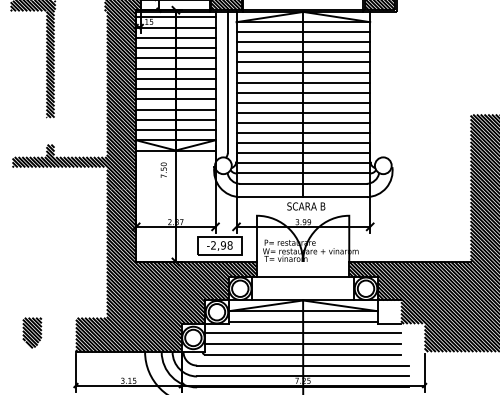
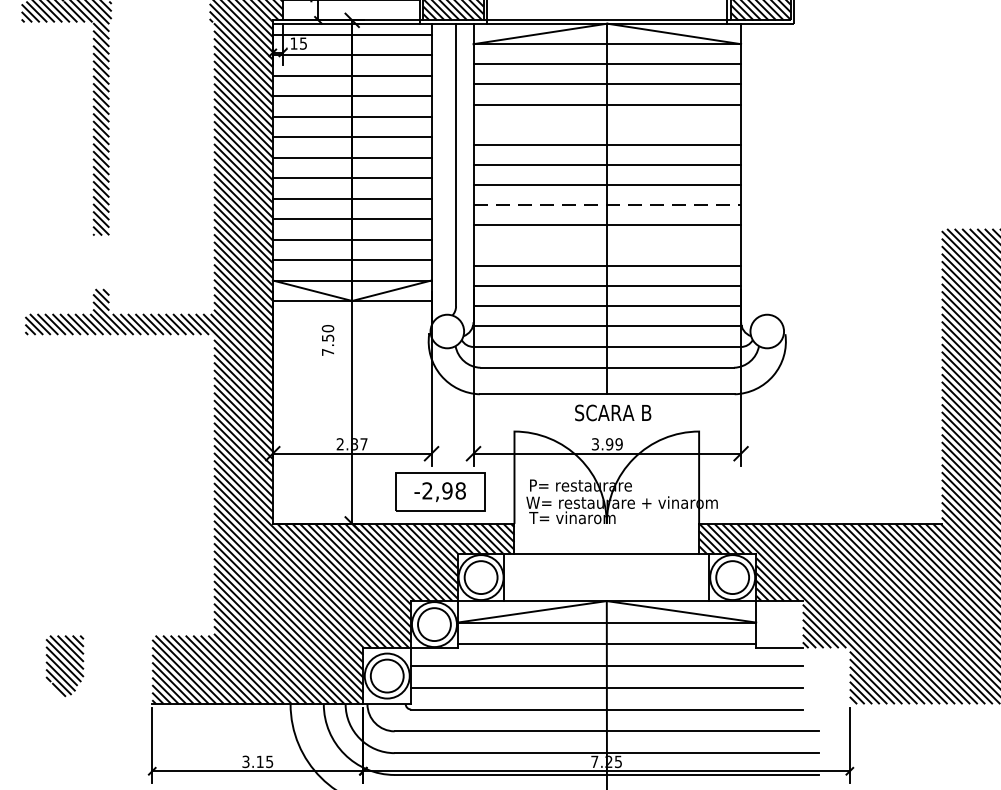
line: (303, 62) -> (607, 124), removed
line: (303, 102) -> (607, 204), solid -> dashed
line: (303, 122) -> (607, 244), removed

